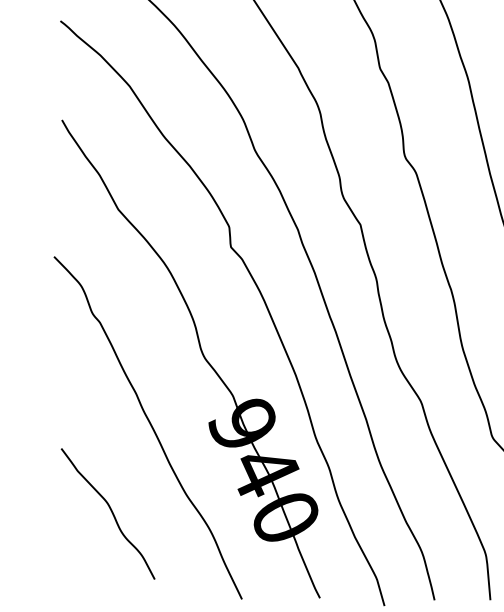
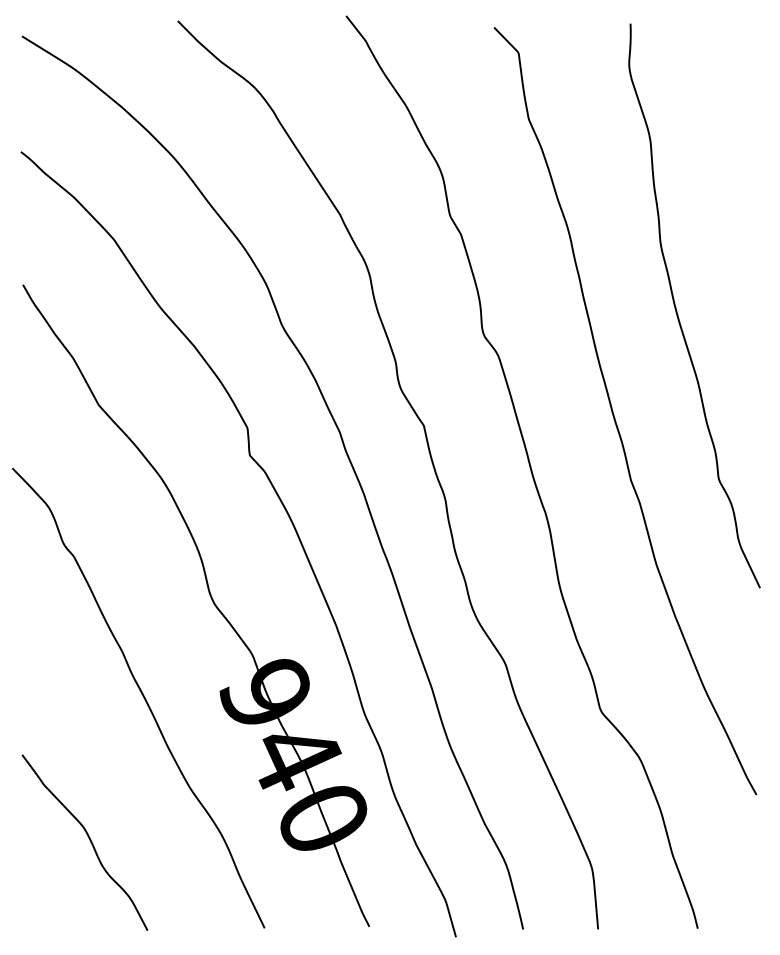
curve: (111, 512) -> (89, 840), moved

